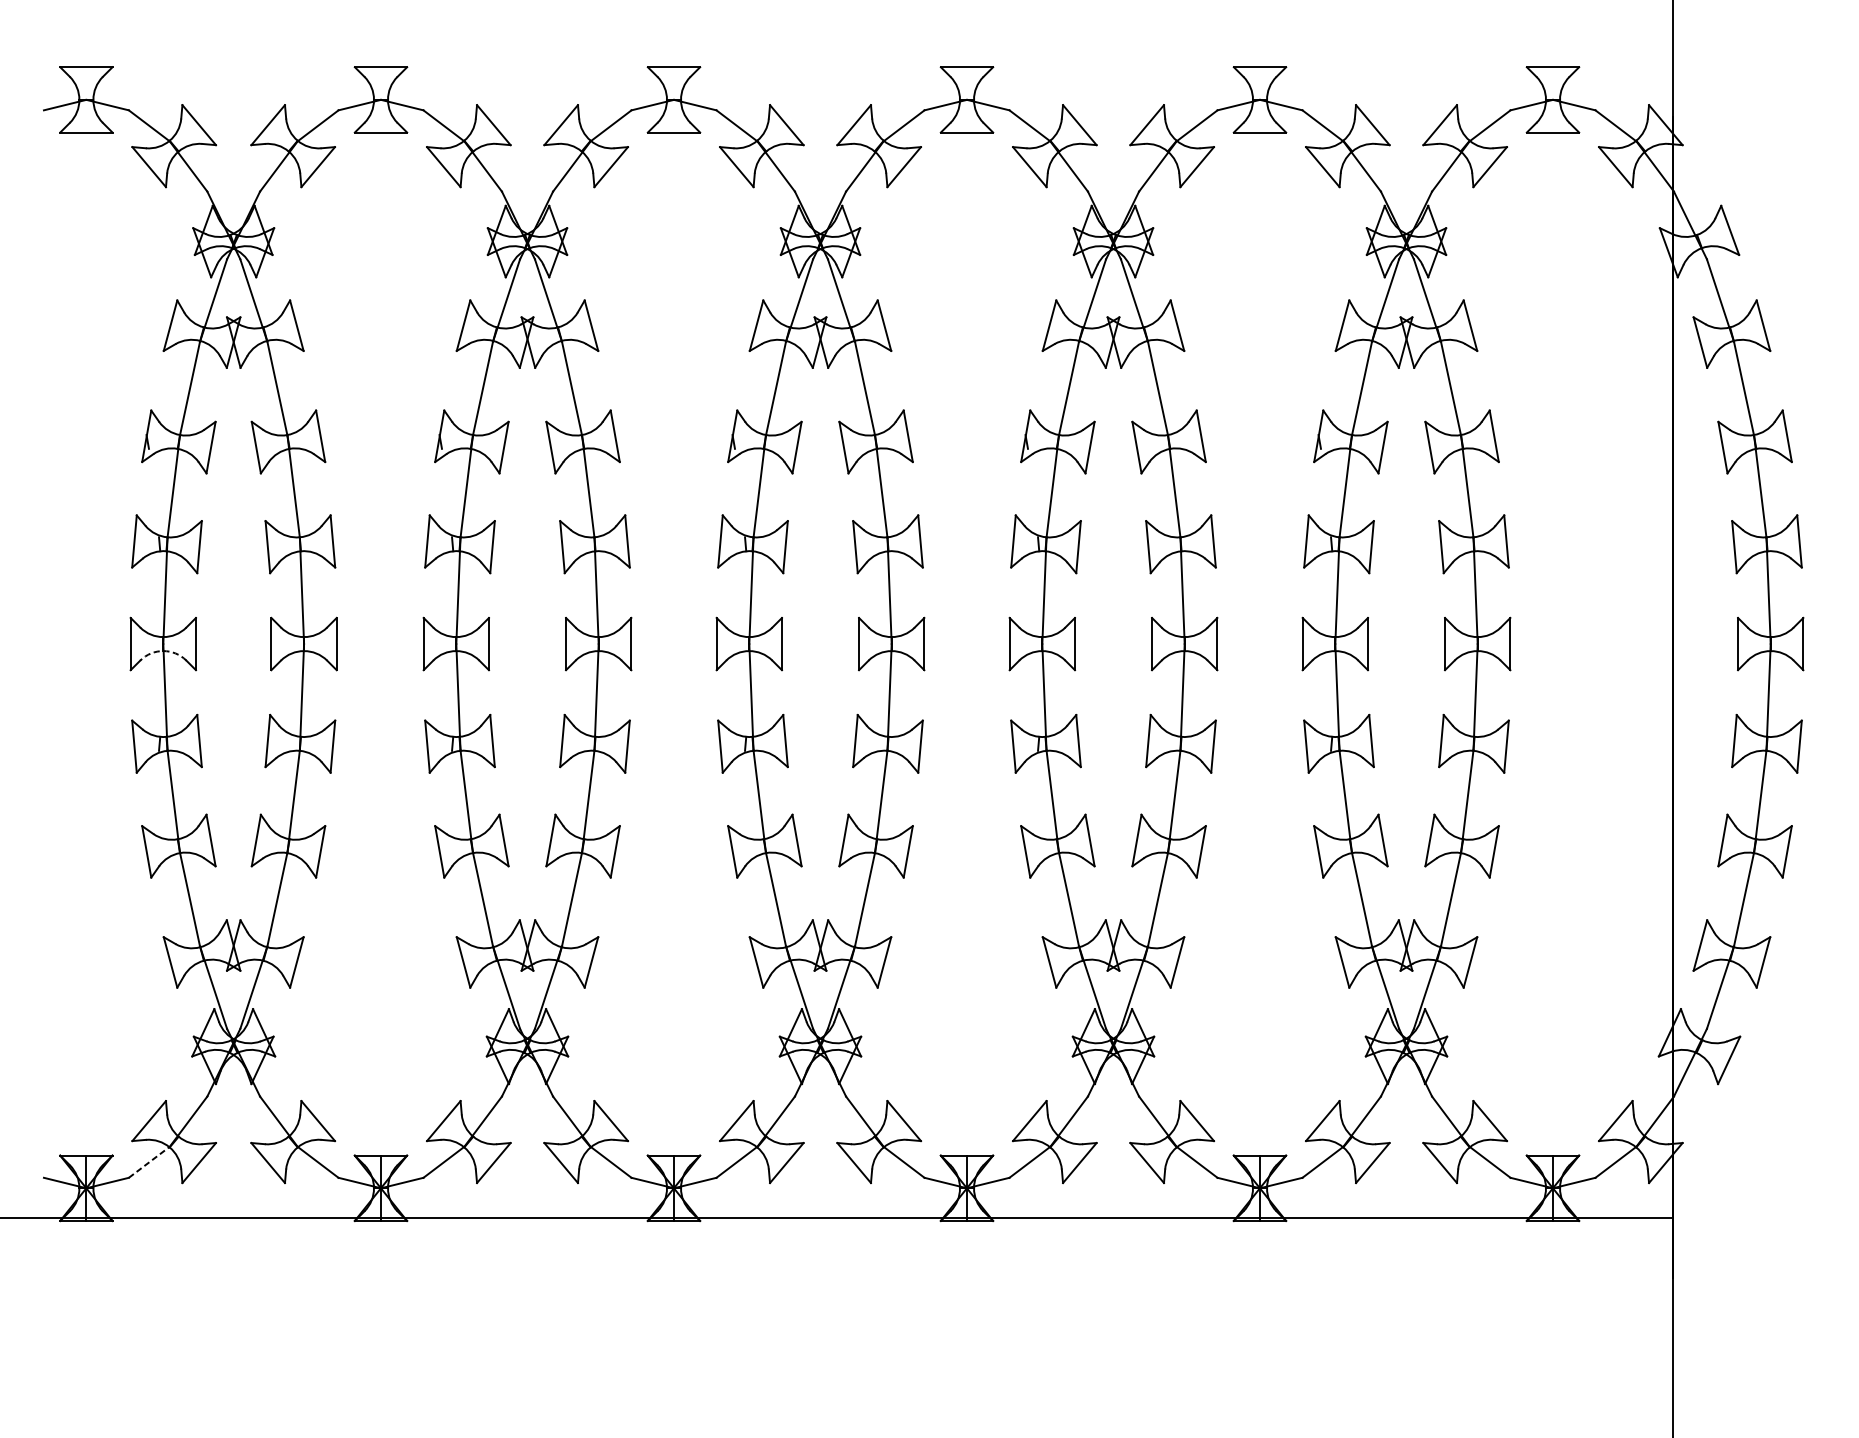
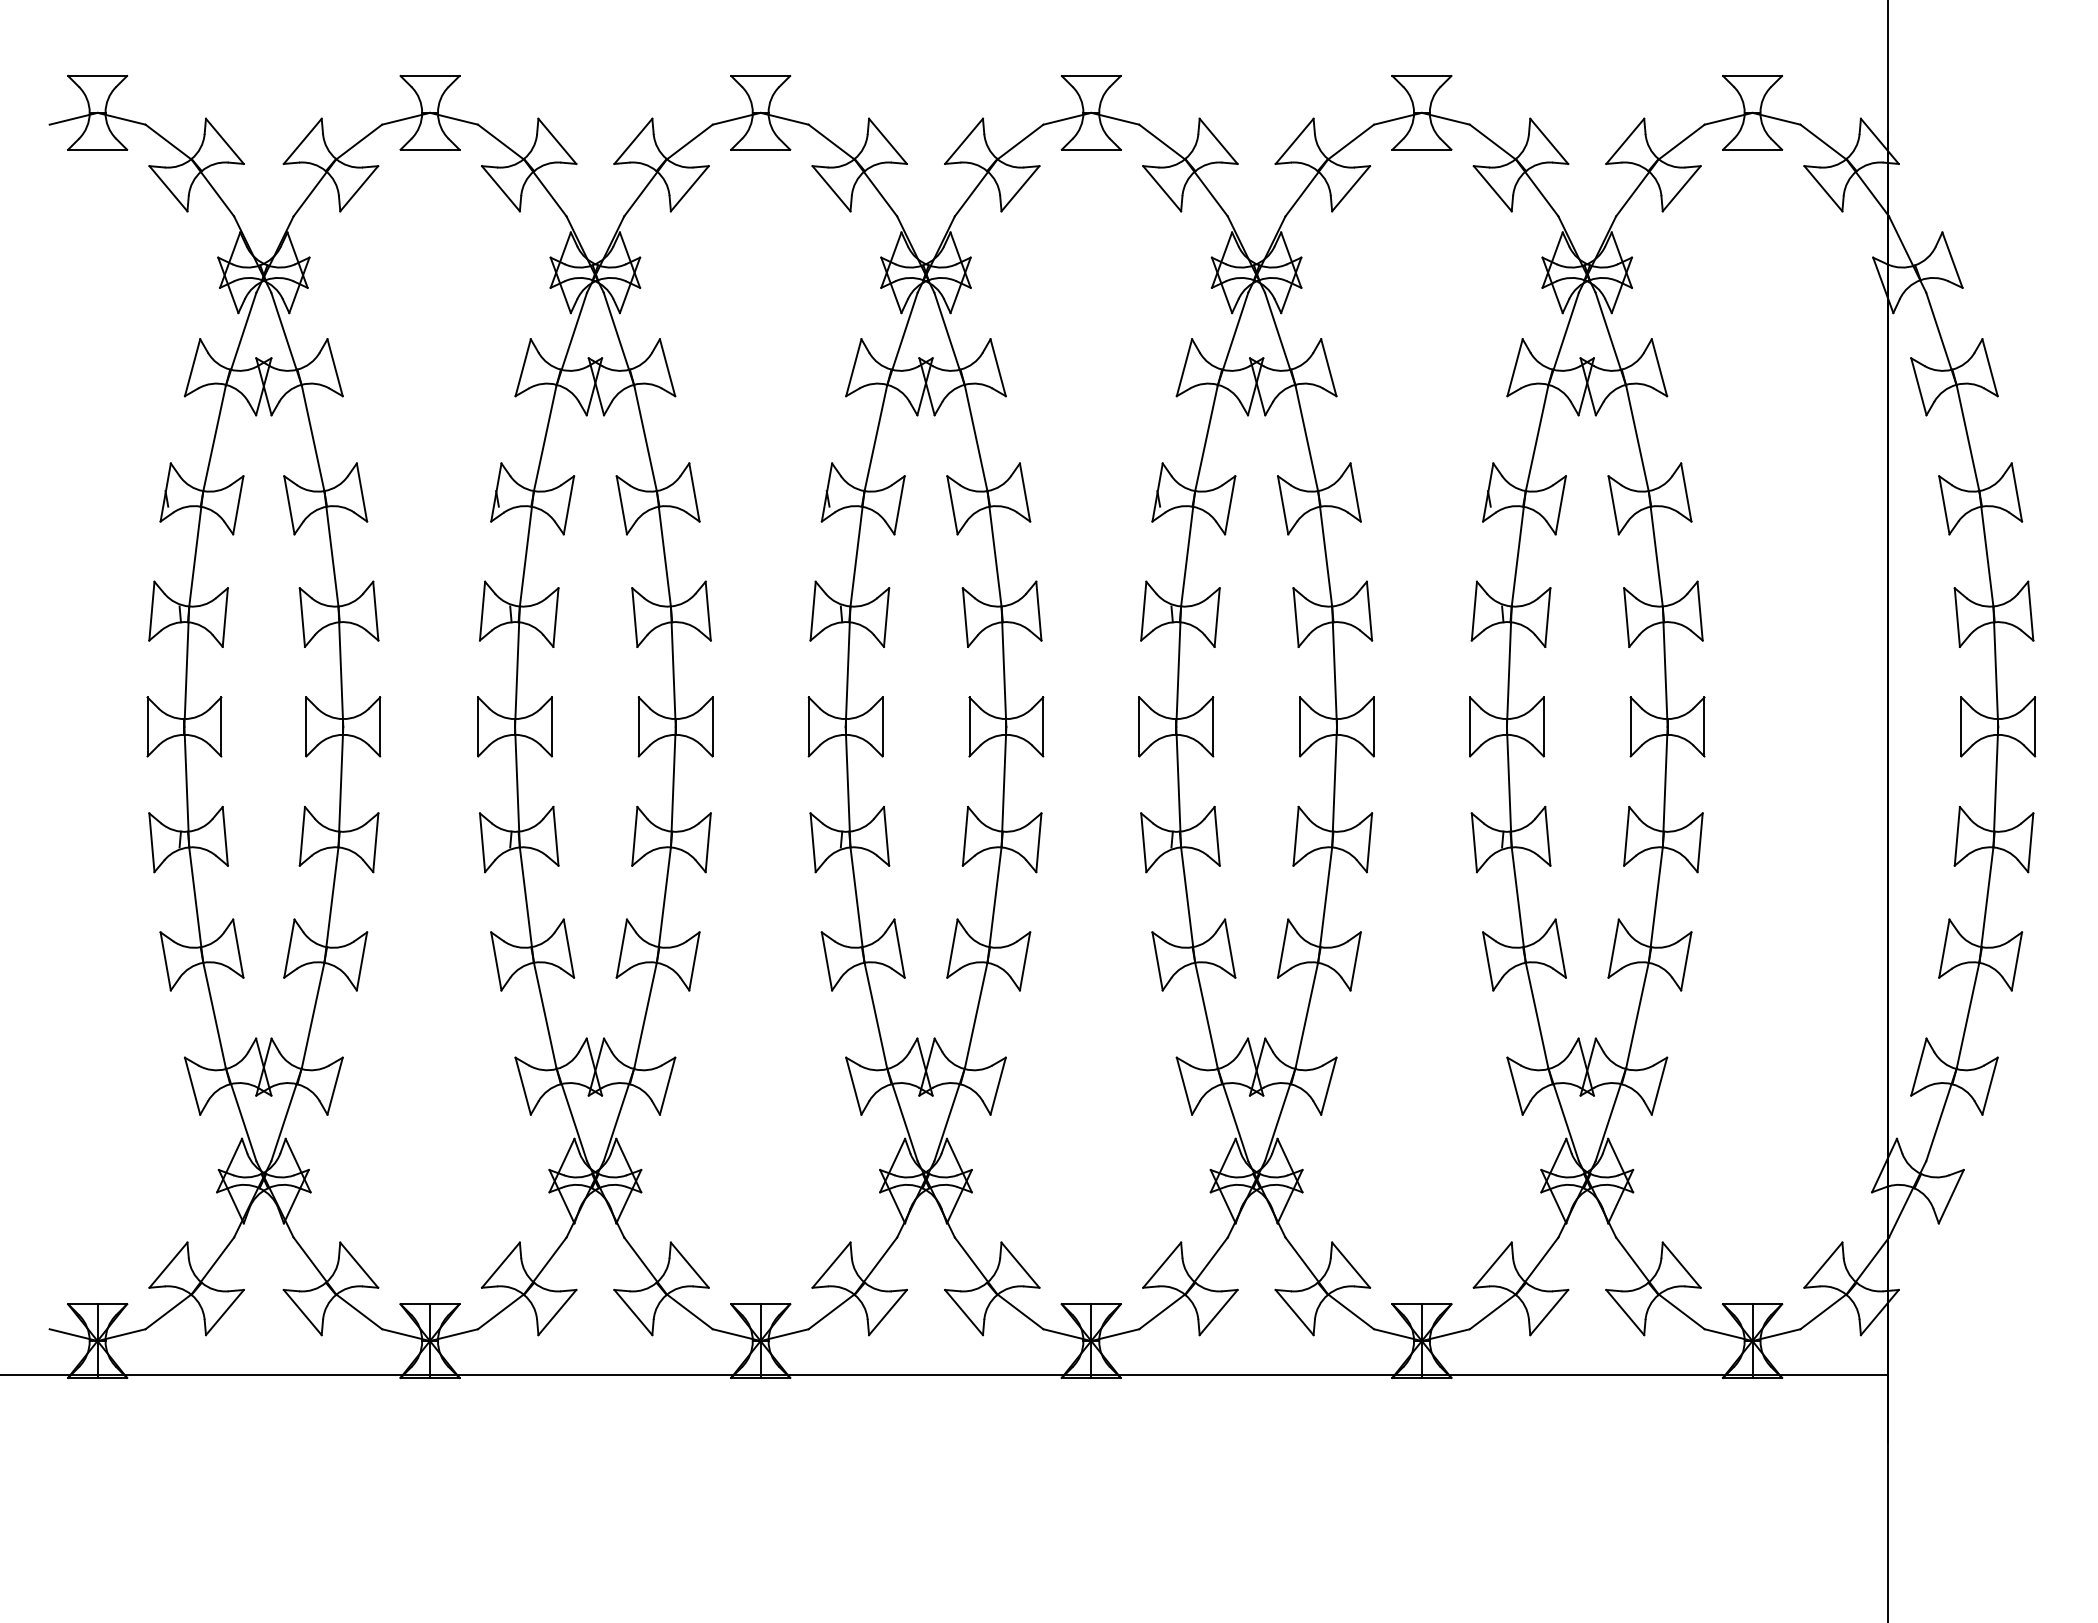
arc: (163, 650) -> (184, 734), dashed -> solid
line: (149, 1162) -> (168, 1311), dashed -> solid

